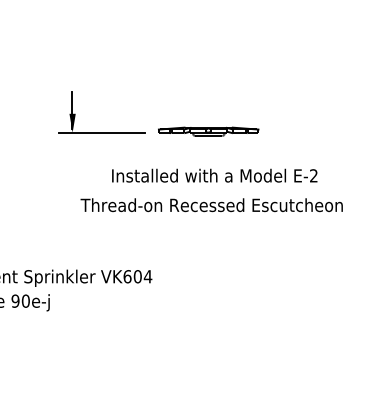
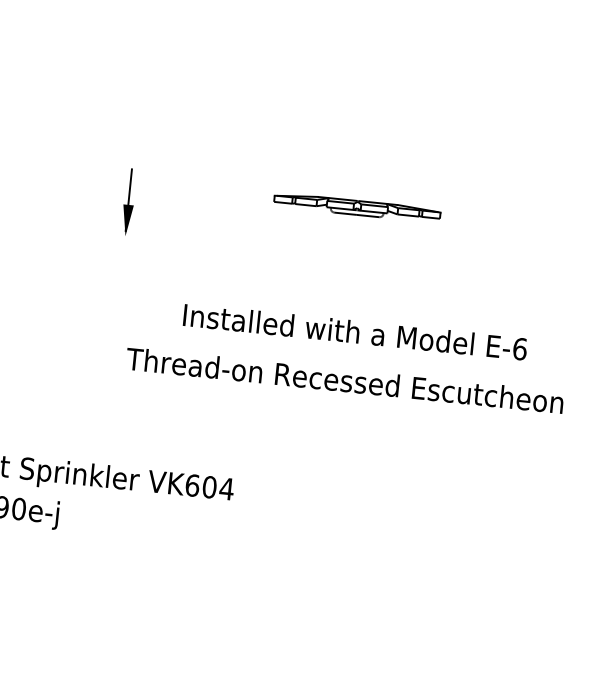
part: (208, 131) -> (357, 207), moved
line: (101, 133) -> (173, 242), removed
text: (313, 175) -> (519, 348), E-2 -> E-6

